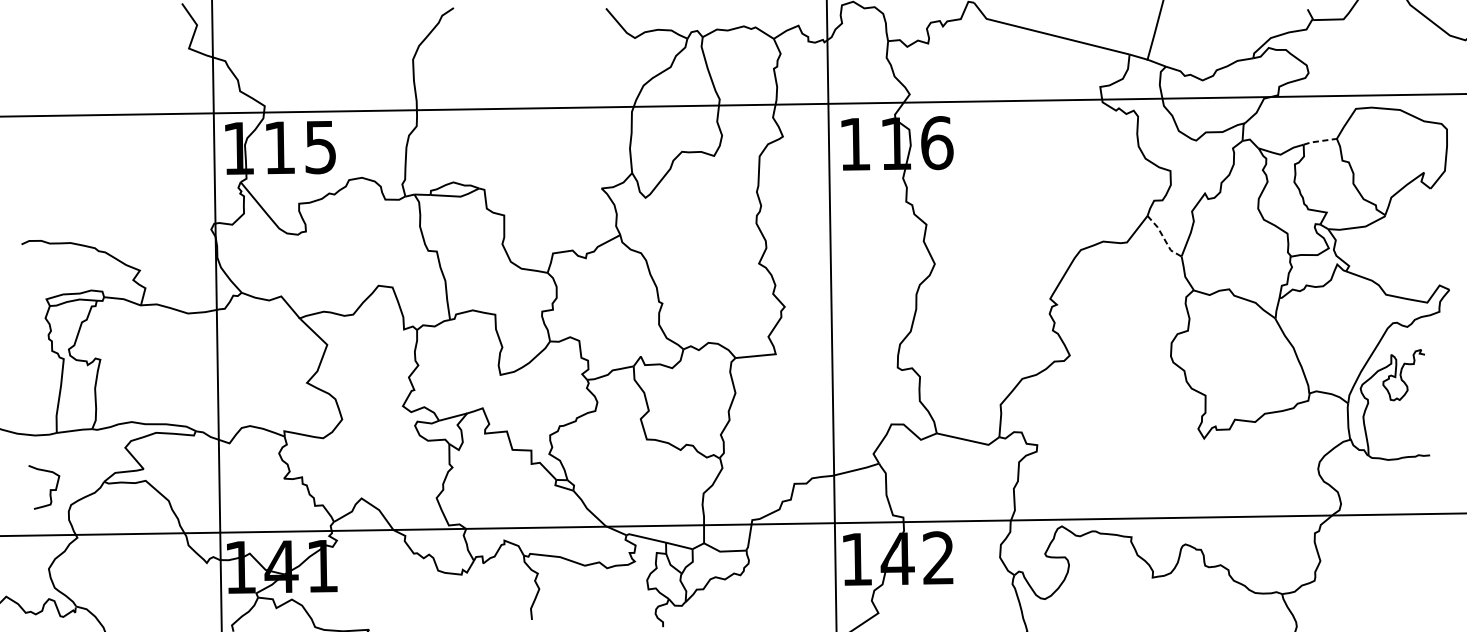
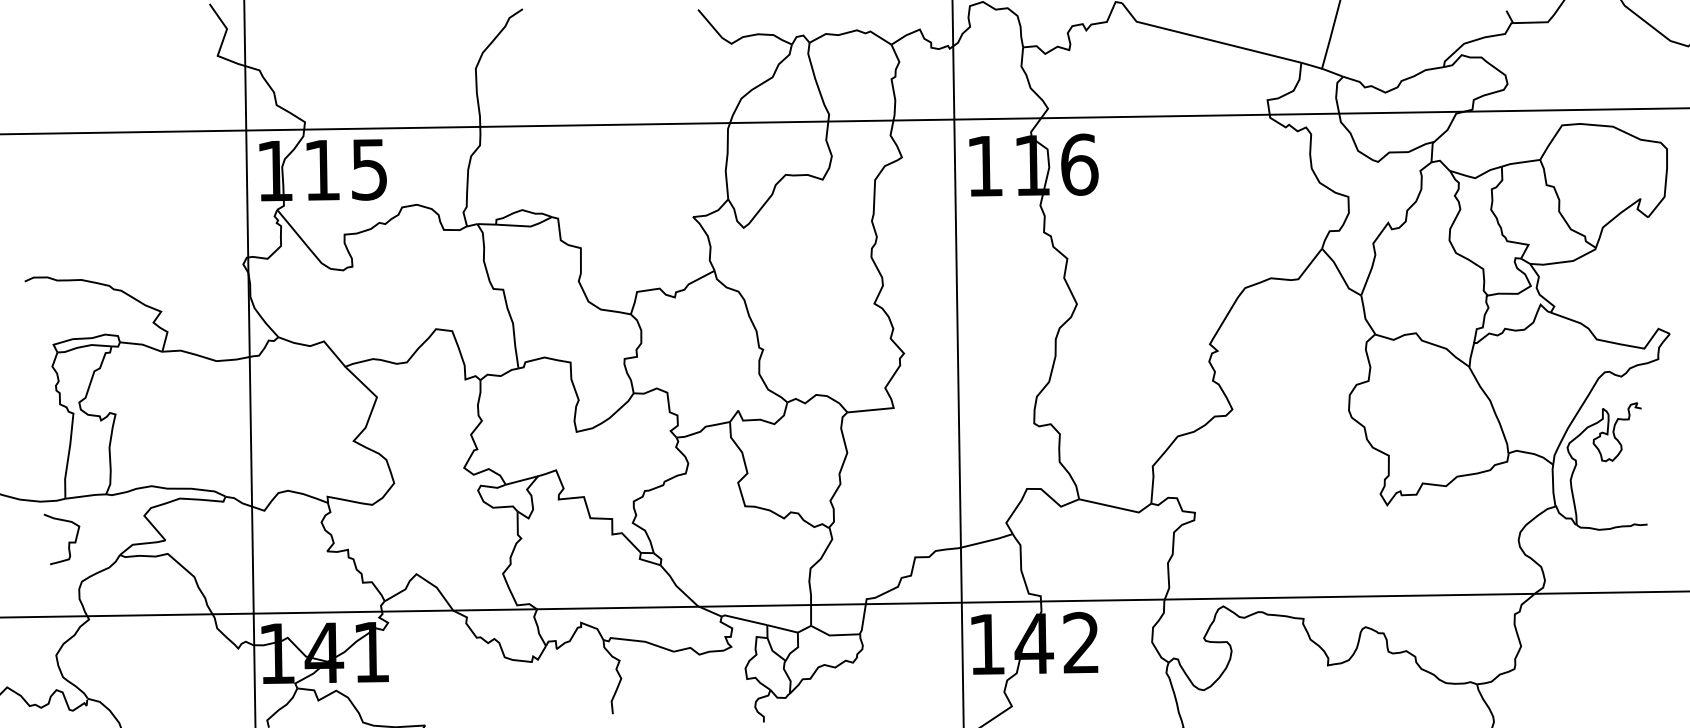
line: (1319, 141) -> (1520, 162), dashed -> solid
line: (1163, 237) -> (1340, 273), dashed -> solid
curve: (49, 489) -> (68, 541), moved

